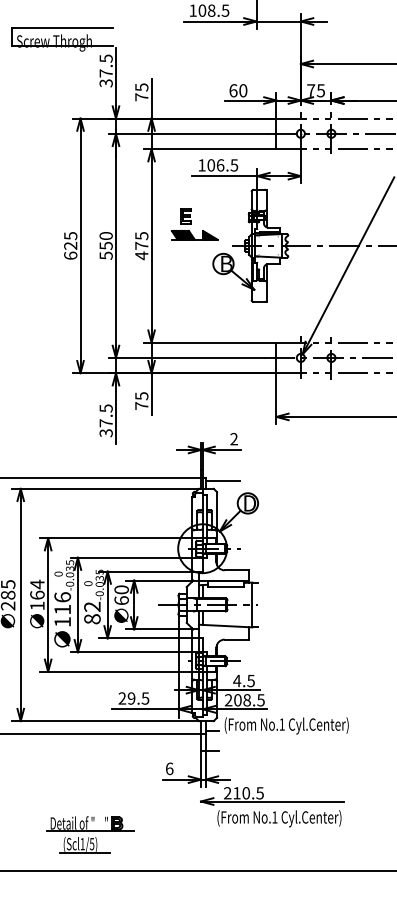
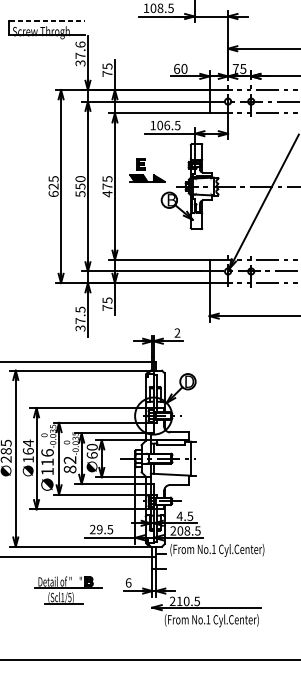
line: (62, 27) -> (47, 21), solid -> dashed
text: (105, 58) -> (80, 44), 37.5 -> 37.6
line: (222, 480) -> (168, 364), removed
part: (90, 834) -> (68, 590), moved

